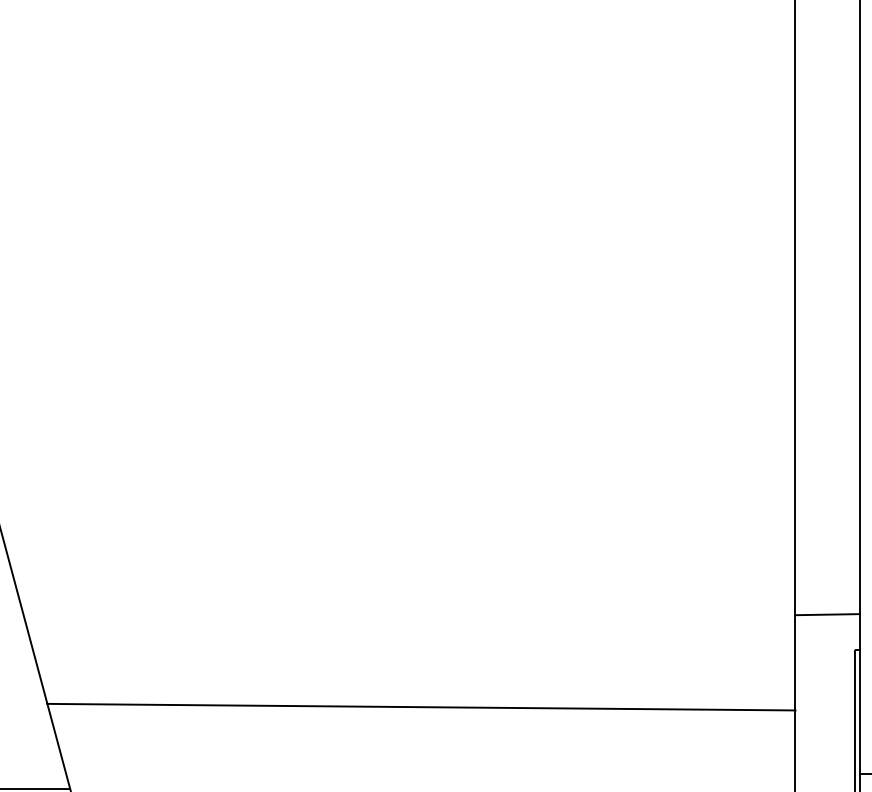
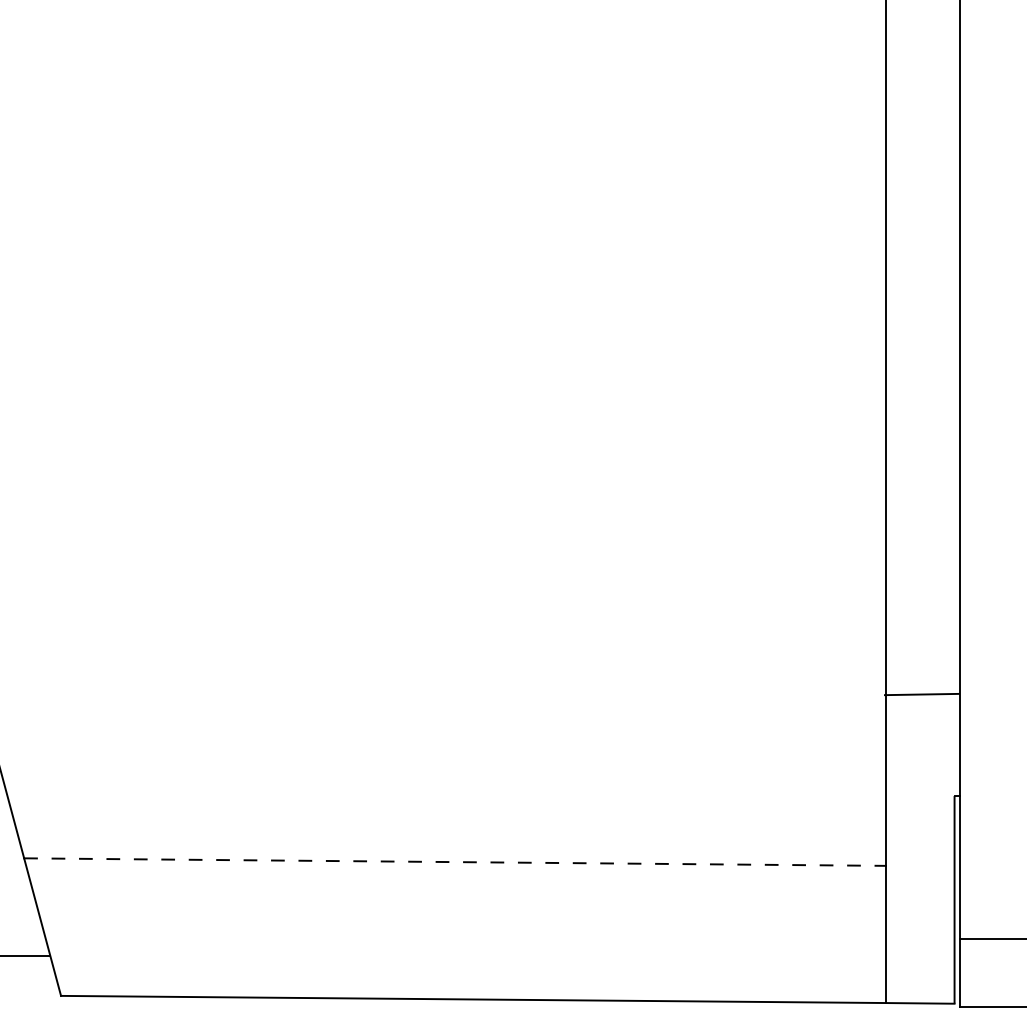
line: (827, 614) -> (921, 694), moved
line: (421, 707) -> (455, 862), solid -> dashed

